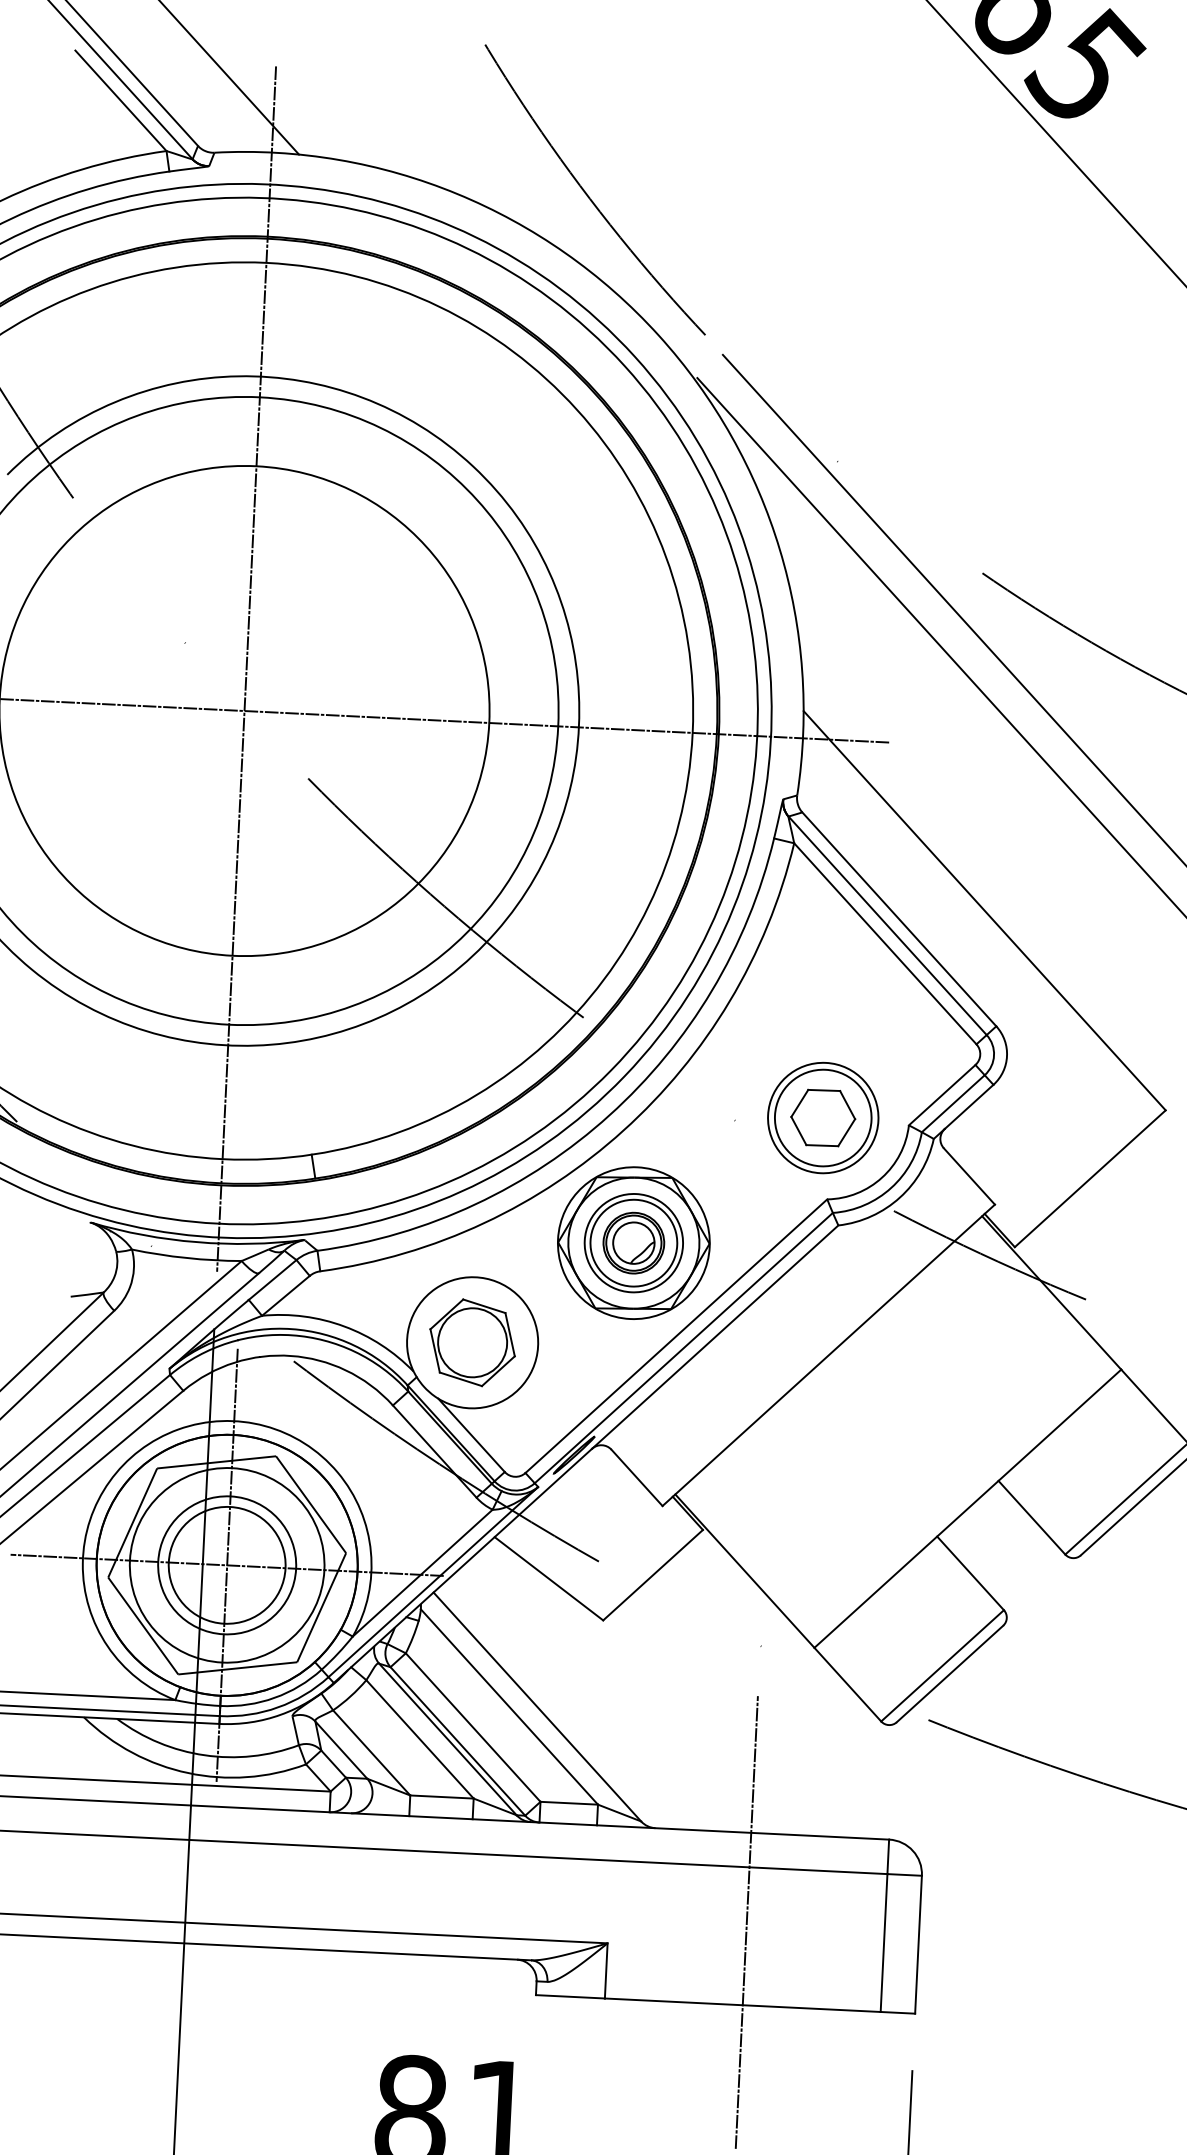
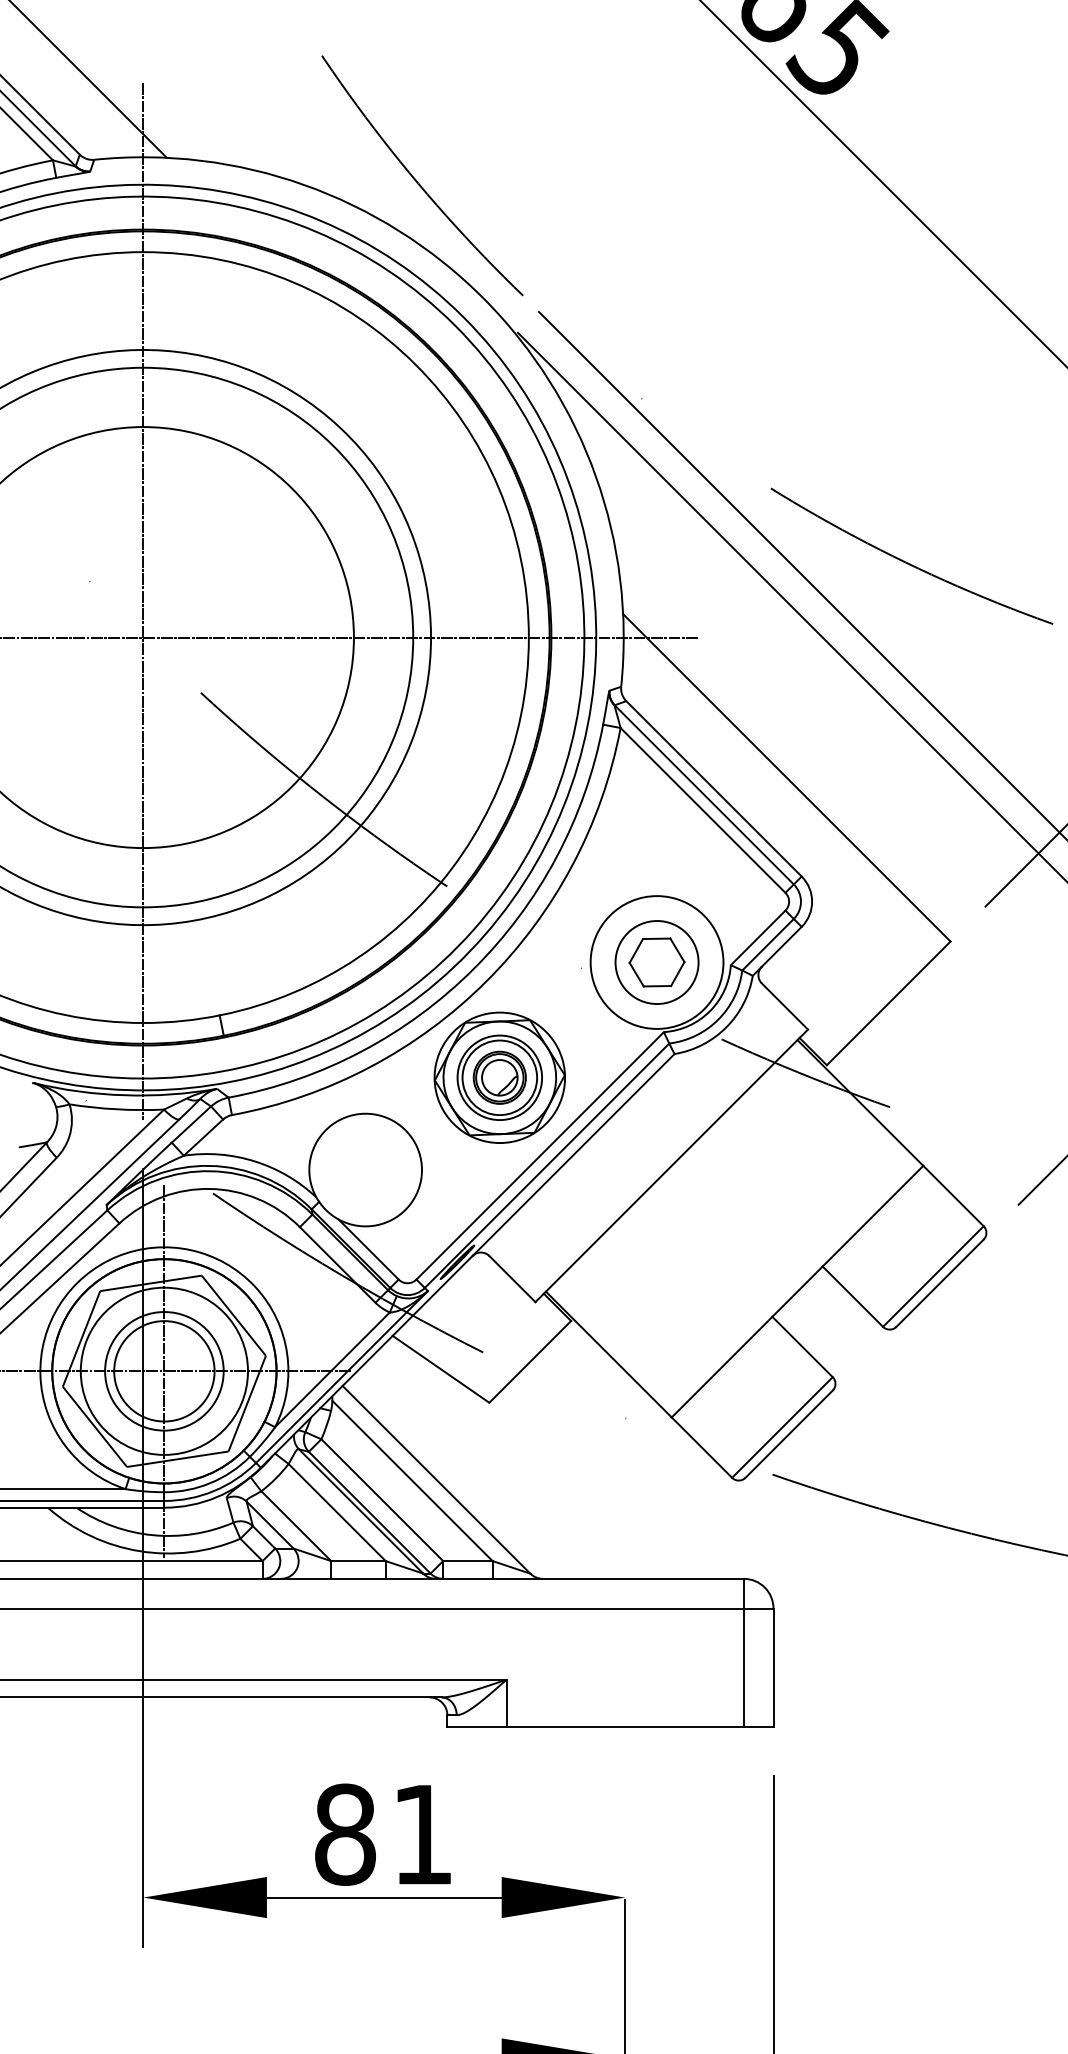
circle: (822, 1118) -> (656, 962), size x1.4
part: (472, 1342) -> (365, 1169), removed
line: (747, 1922) -> (625, 1655), removed

